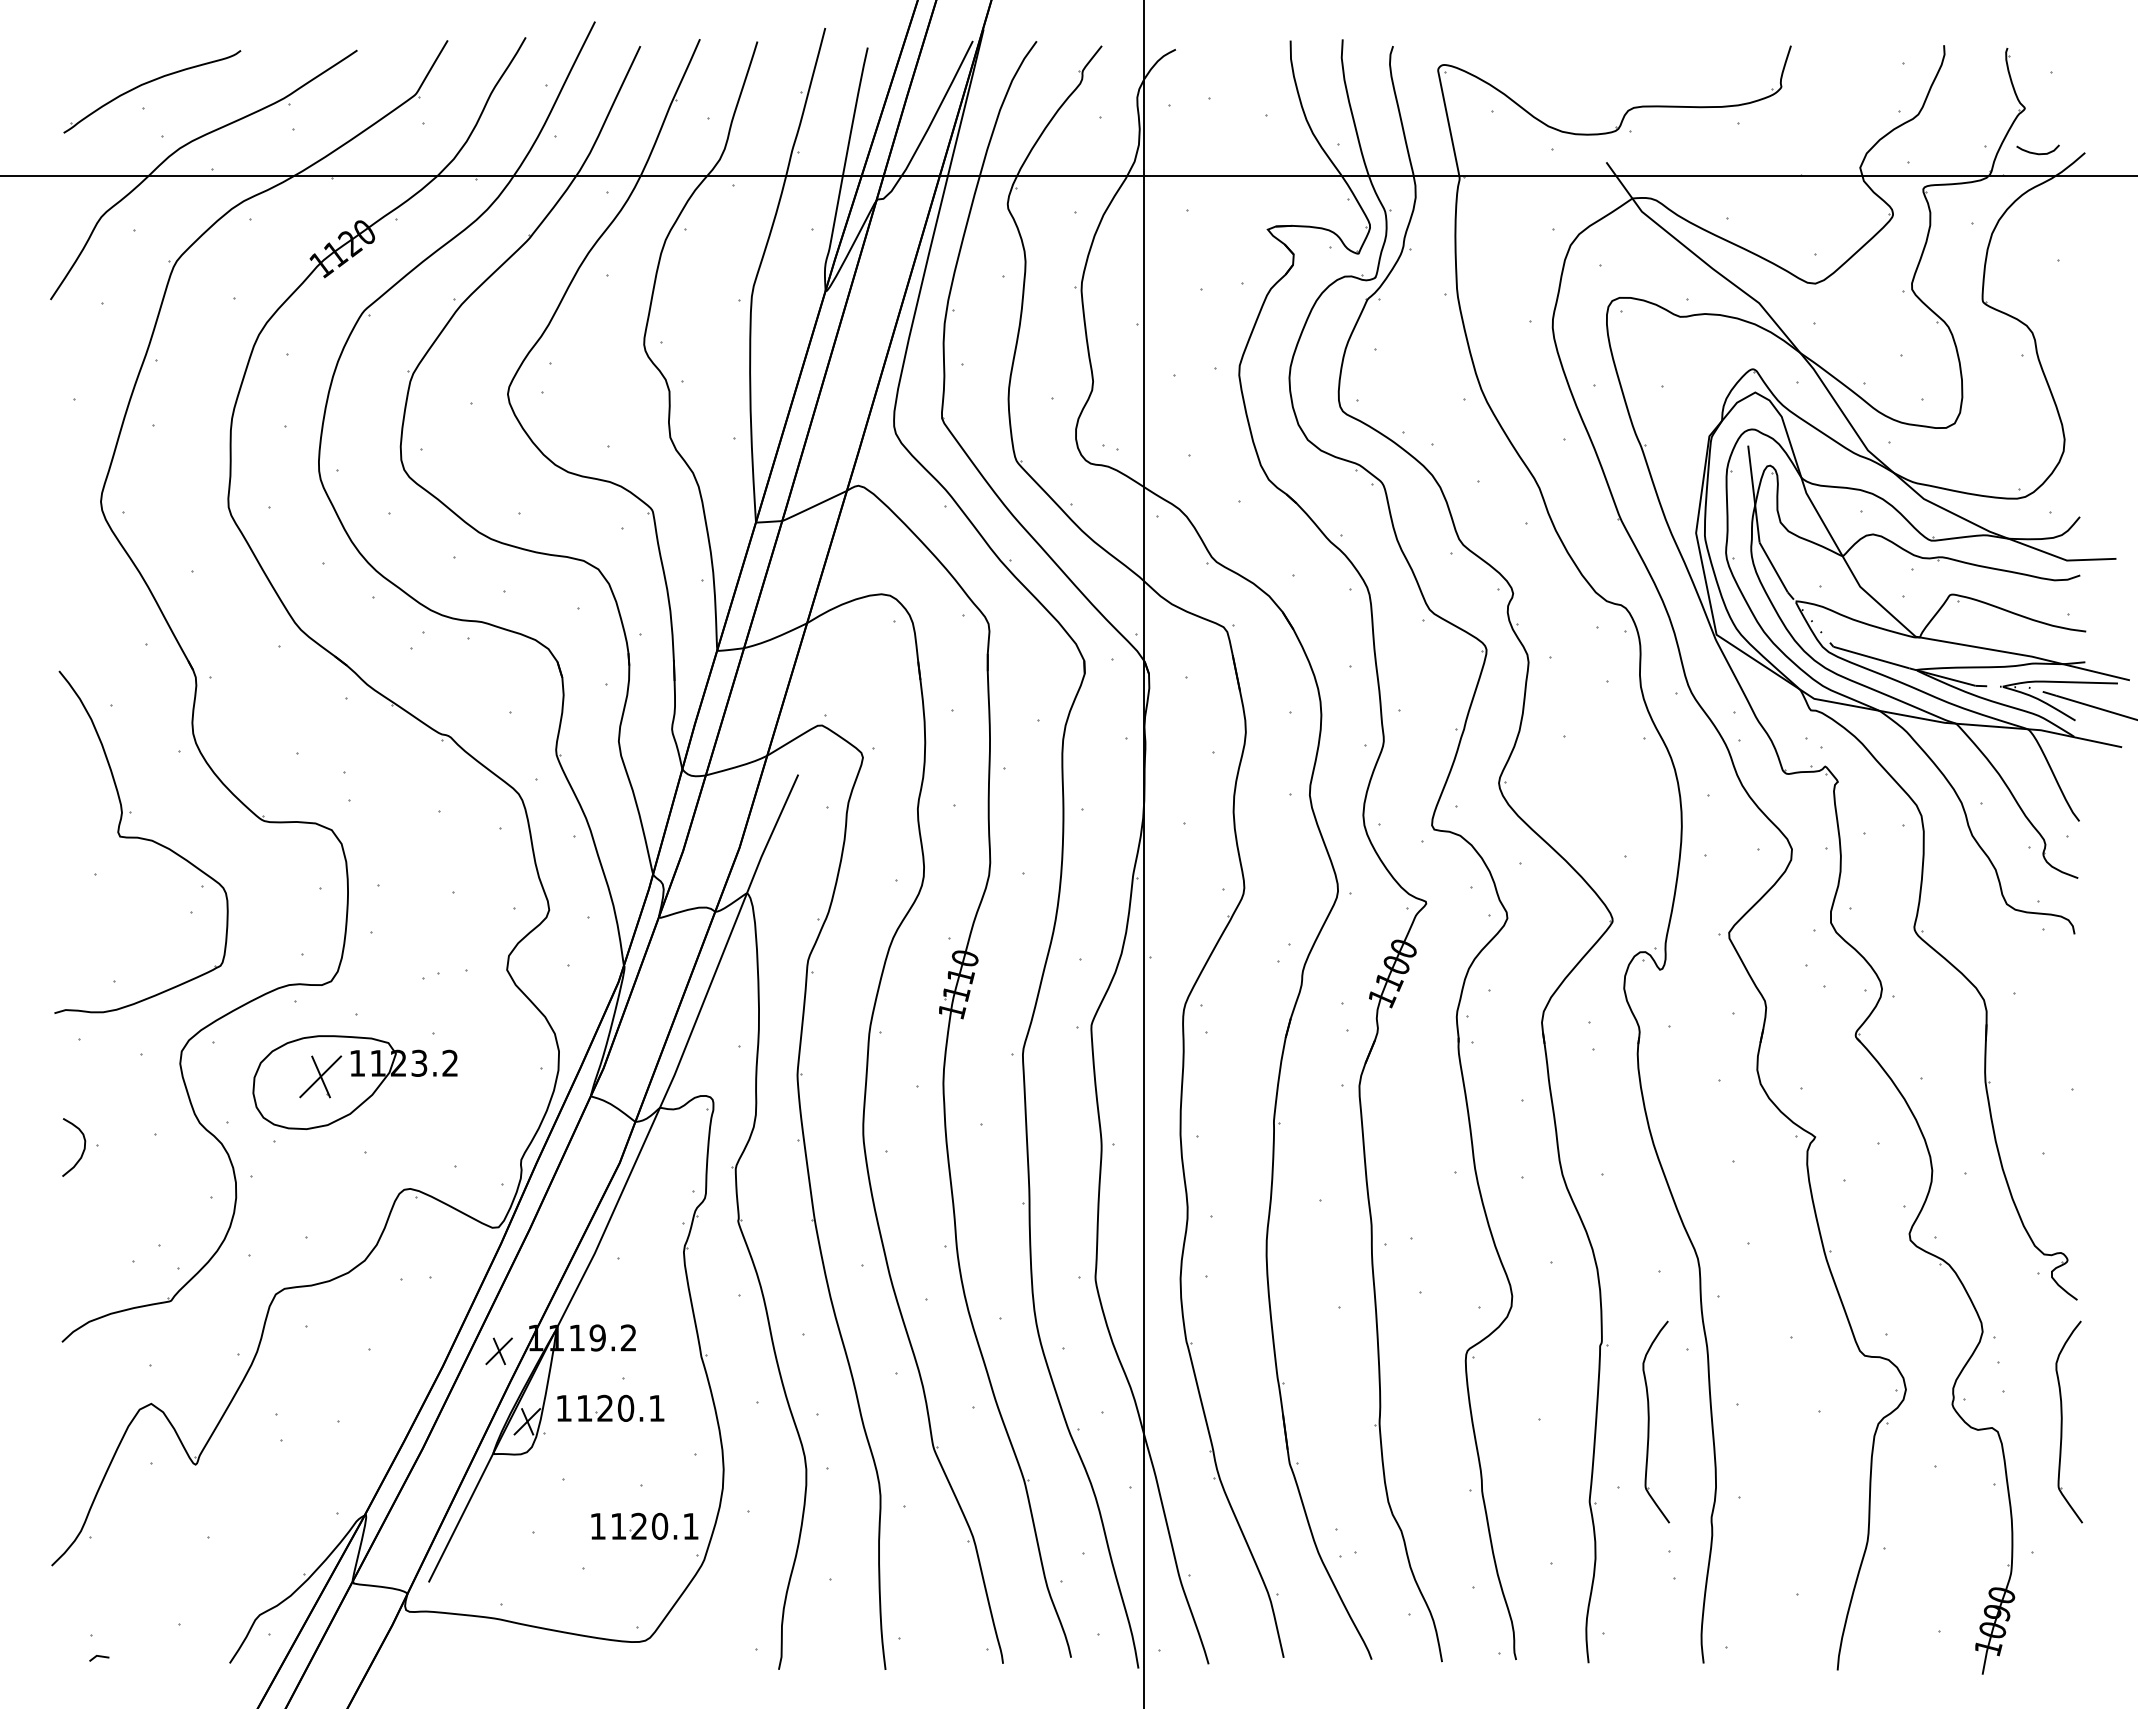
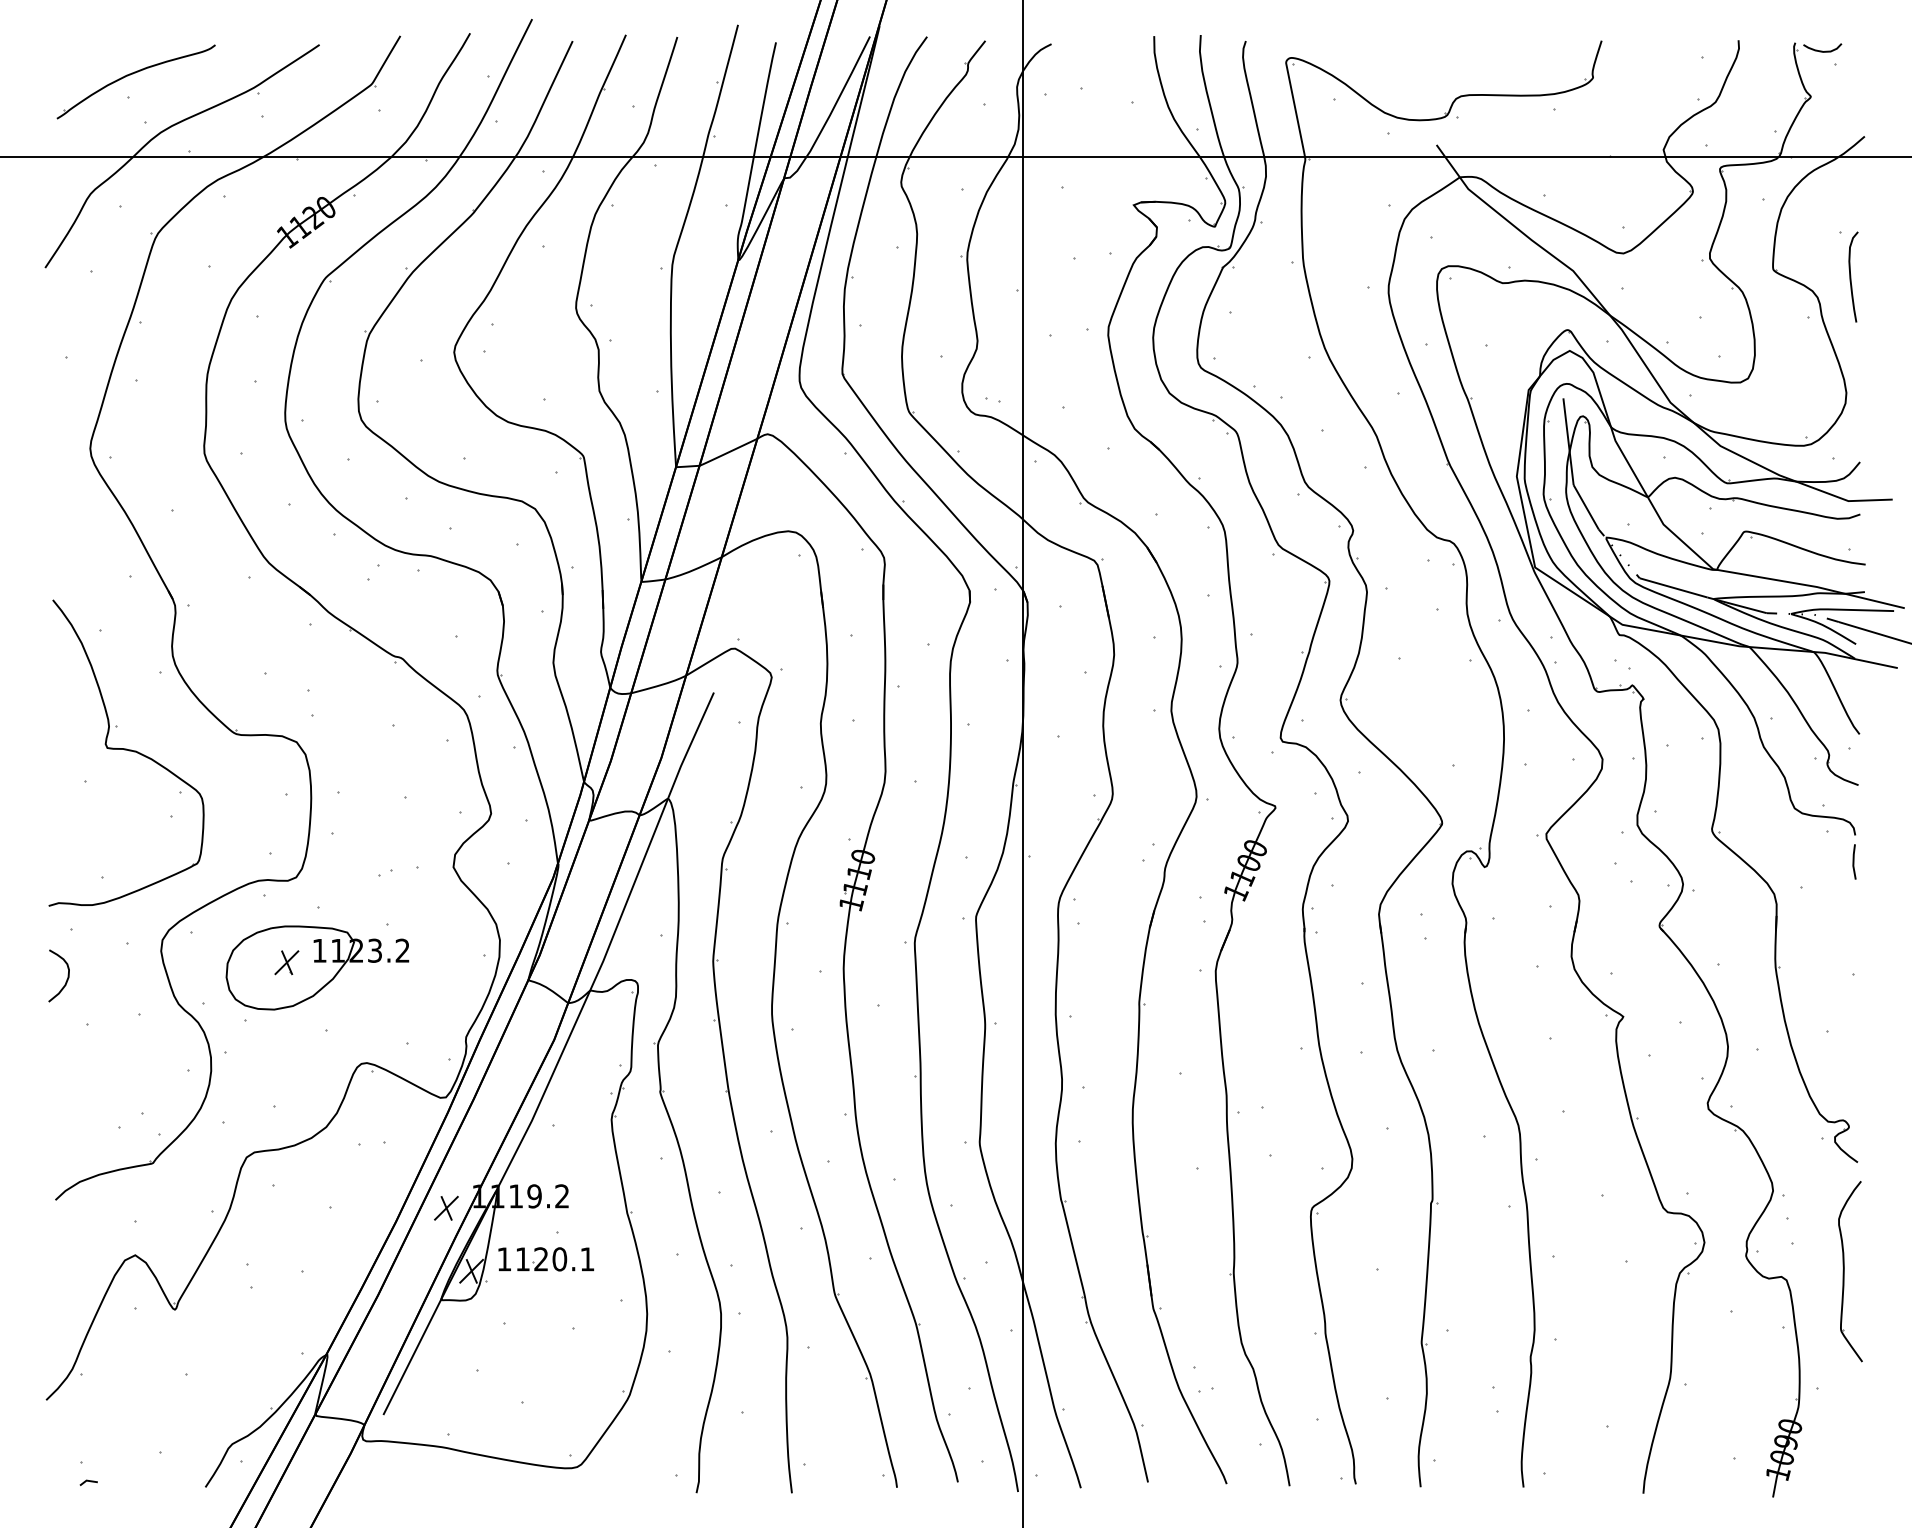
curve: (2036, 152) -> (1821, 50), moved
curve: (2069, 309) -> (1850, 276), added
line: (2073, 963) -> (1854, 861), added
part: (320, 1076) -> (286, 962), size x0.62
curve: (82, 1151) -> (66, 979), moved
part: (1649, 1421) -> (1475, 1271), removed
part: (644, 1525) -> (576, 1364), removed

